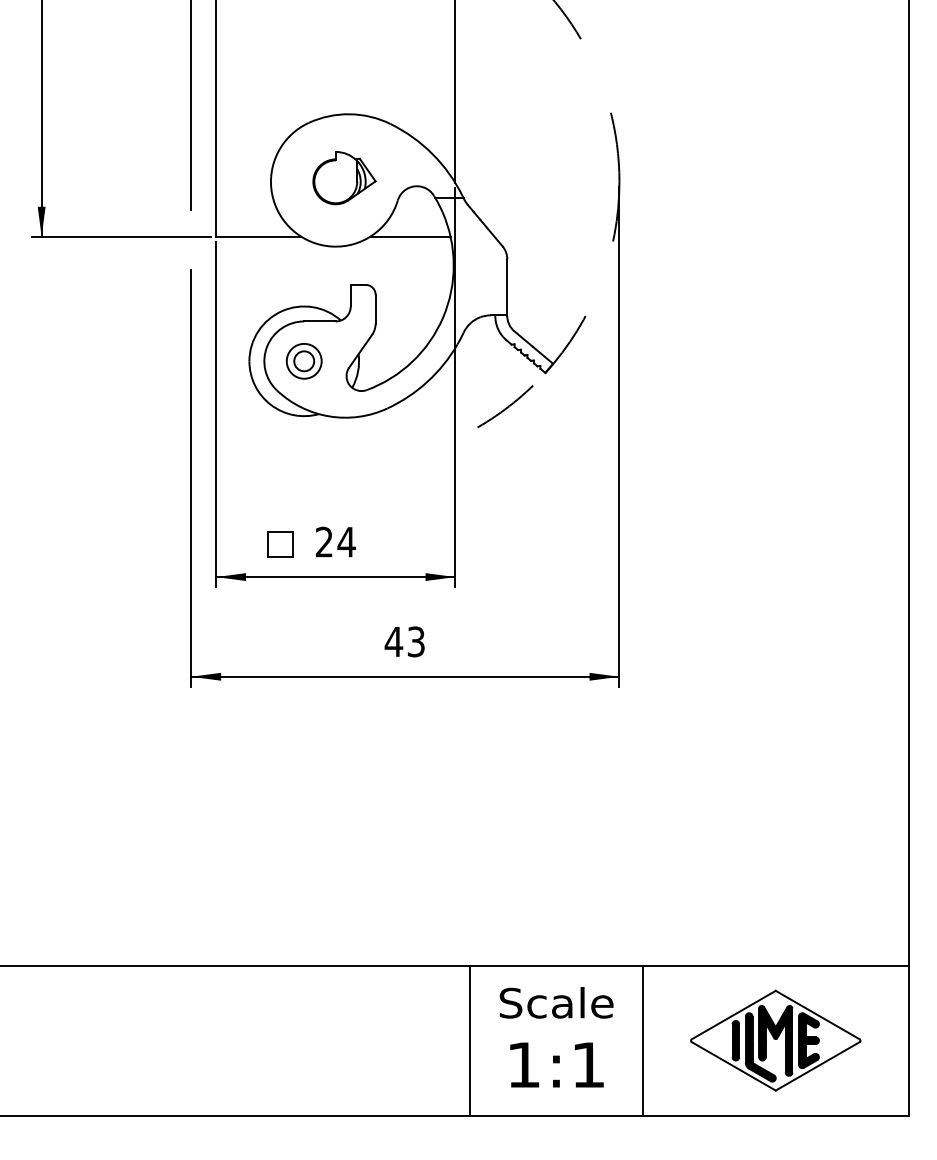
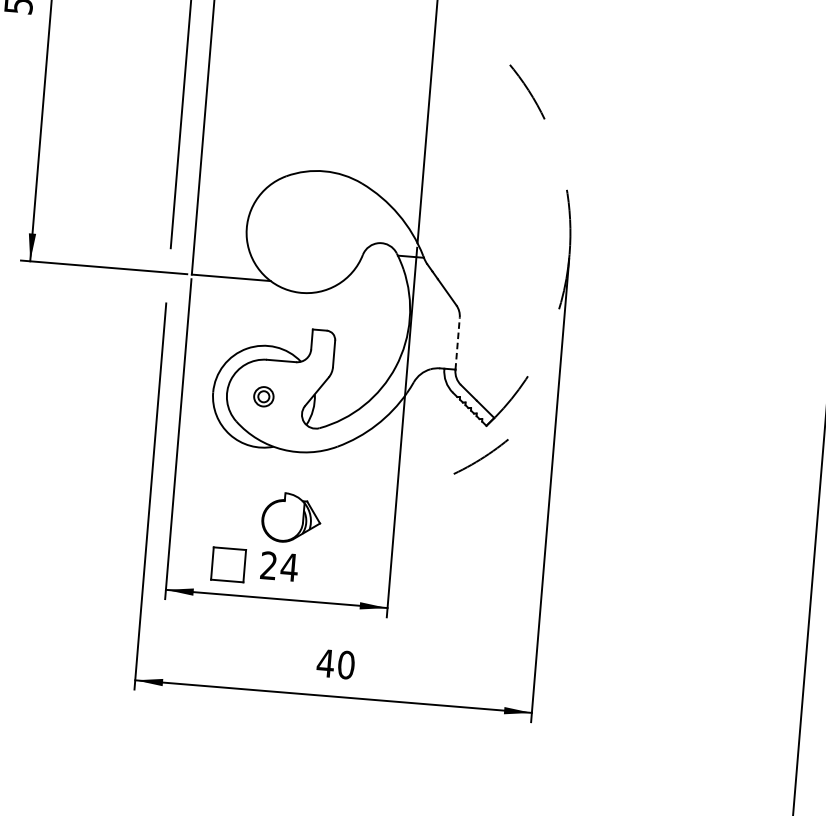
part: (344, 178) -> (291, 518), moved
line: (410, 236) -> (371, 289), removed
line: (507, 286) -> (457, 342), solid -> dashed
part: (303, 361) -> (263, 396), size x0.6
arc: (505, 407) -> (481, 457), moved
part: (280, 544) -> (228, 564), size x1.4
text: (416, 641) -> (346, 664), 43 -> 40

